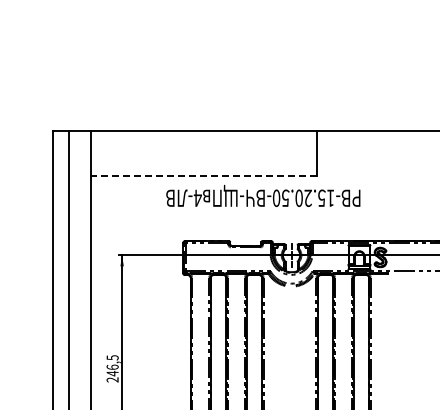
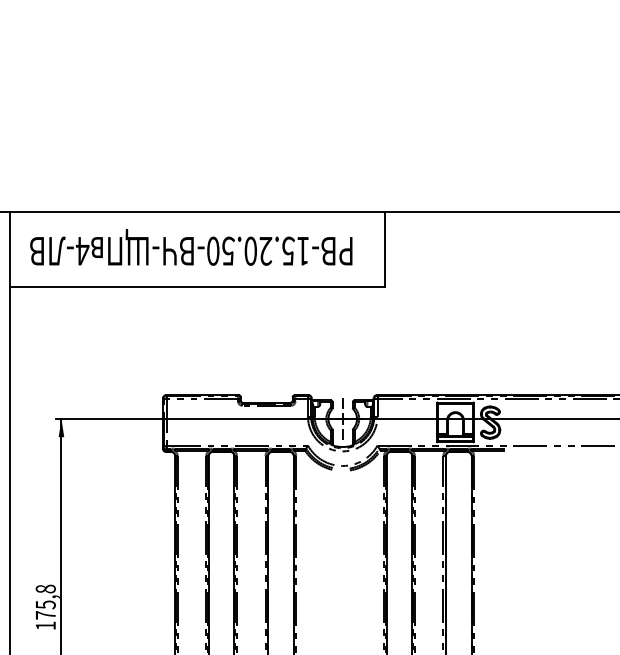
line: (203, 175) -> (196, 286), dashed -> solid
text: (263, 195) -> (191, 246), moved
text: (112, 368) -> (45, 606), 246,5 -> 175,8

